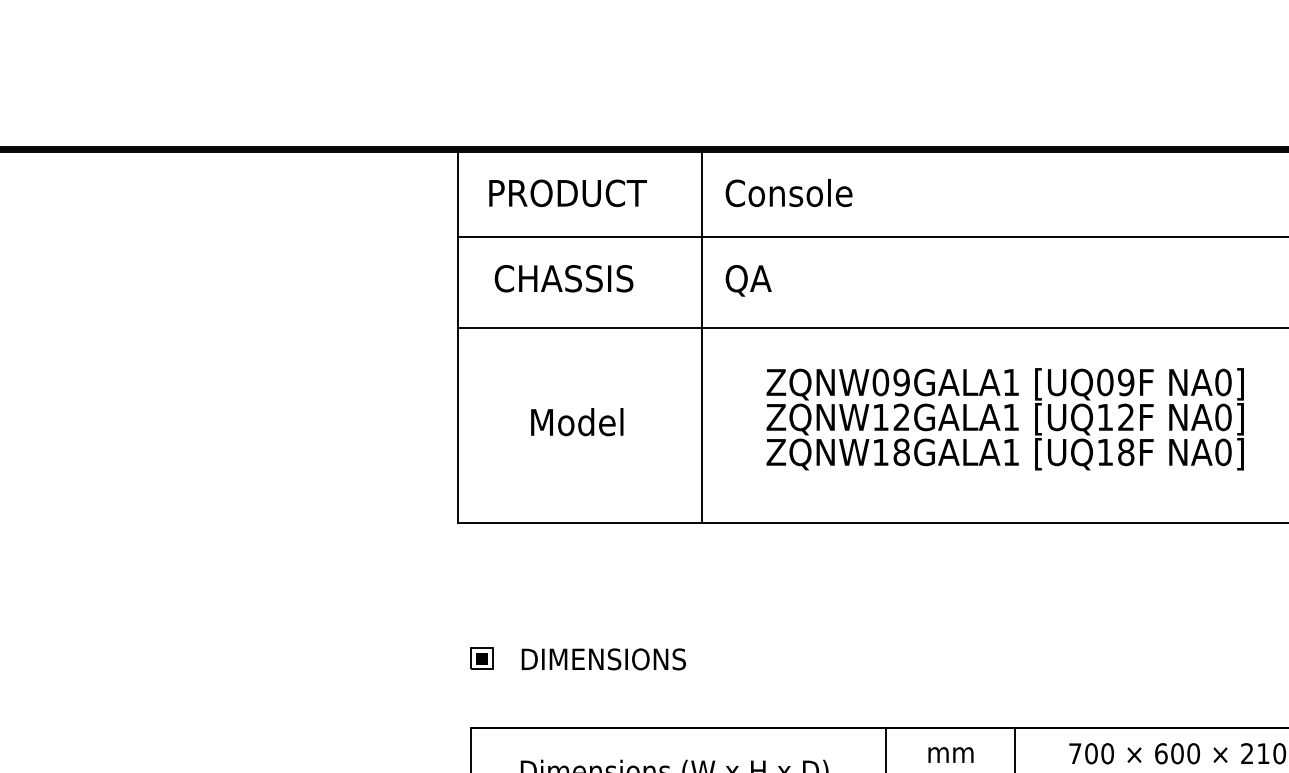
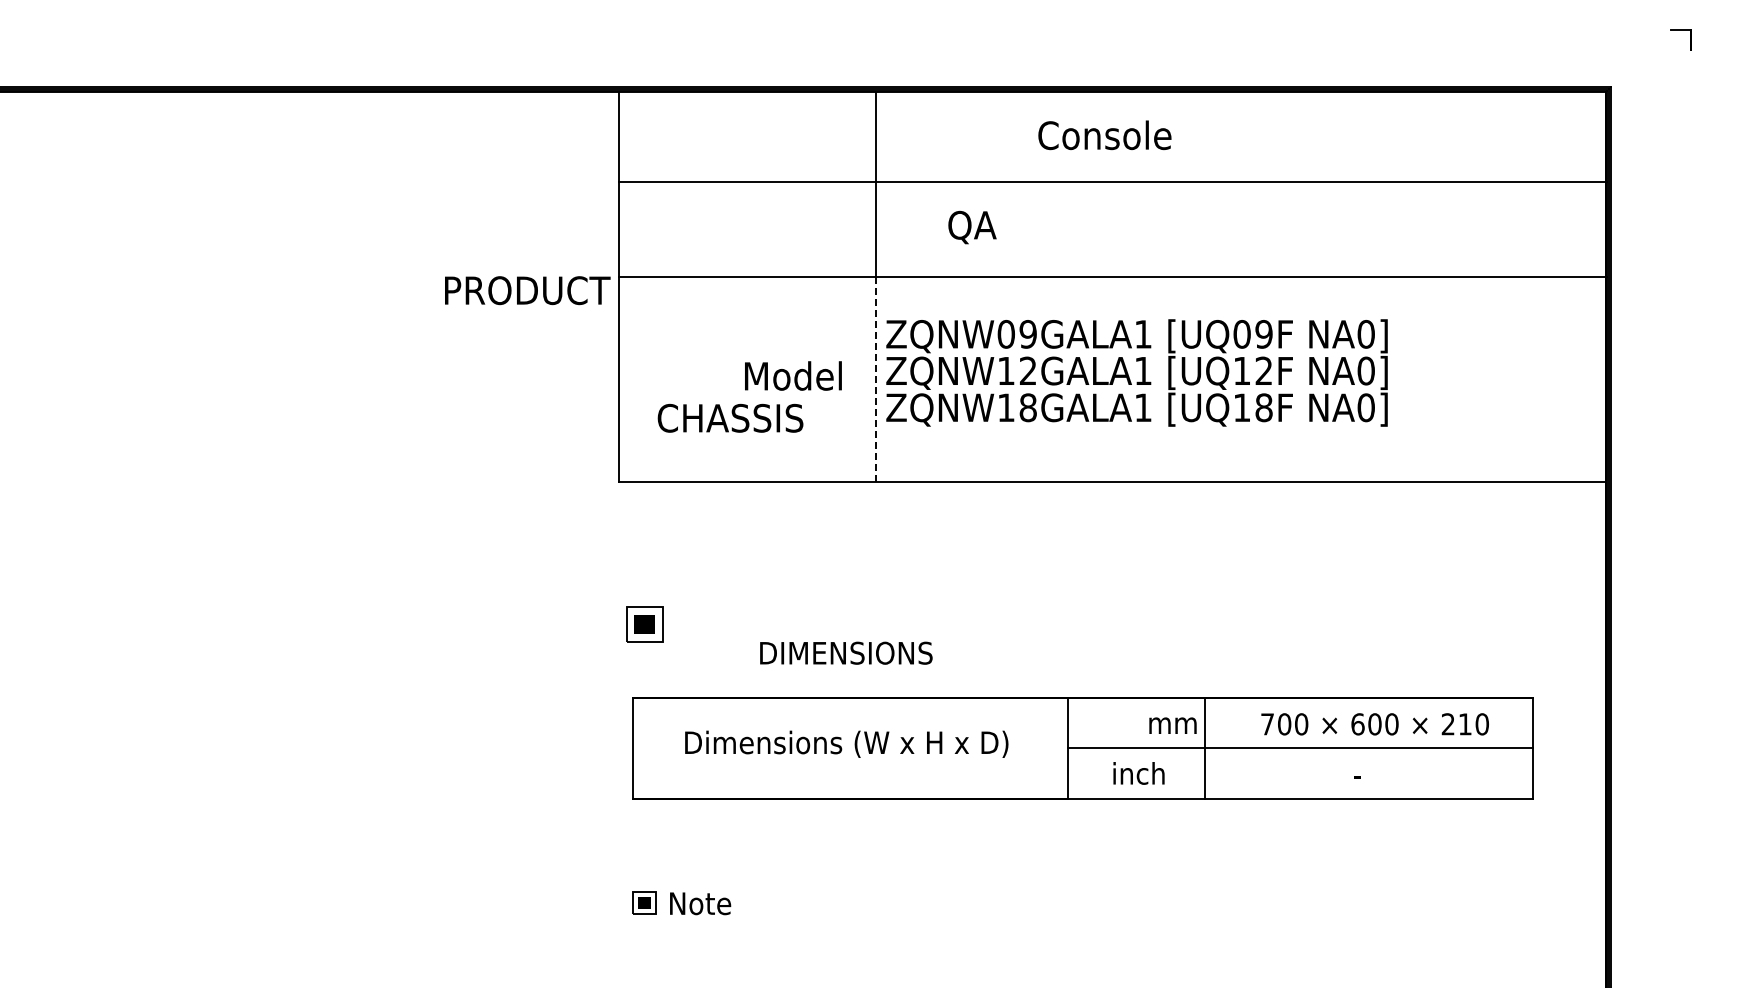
text: (567, 193) -> (527, 290), moved
text: (788, 193) -> (1104, 135), moved
text: (564, 277) -> (730, 417), moved
text: (748, 280) -> (972, 227), moved
text: (1004, 418) -> (1136, 372), moved
text: (577, 421) -> (793, 375), moved
line: (702, 425) -> (875, 379), solid -> dashed
part: (482, 658) -> (644, 624), size x1.6
text: (604, 658) -> (846, 652), moved
text: (950, 754) -> (1172, 725), moved

